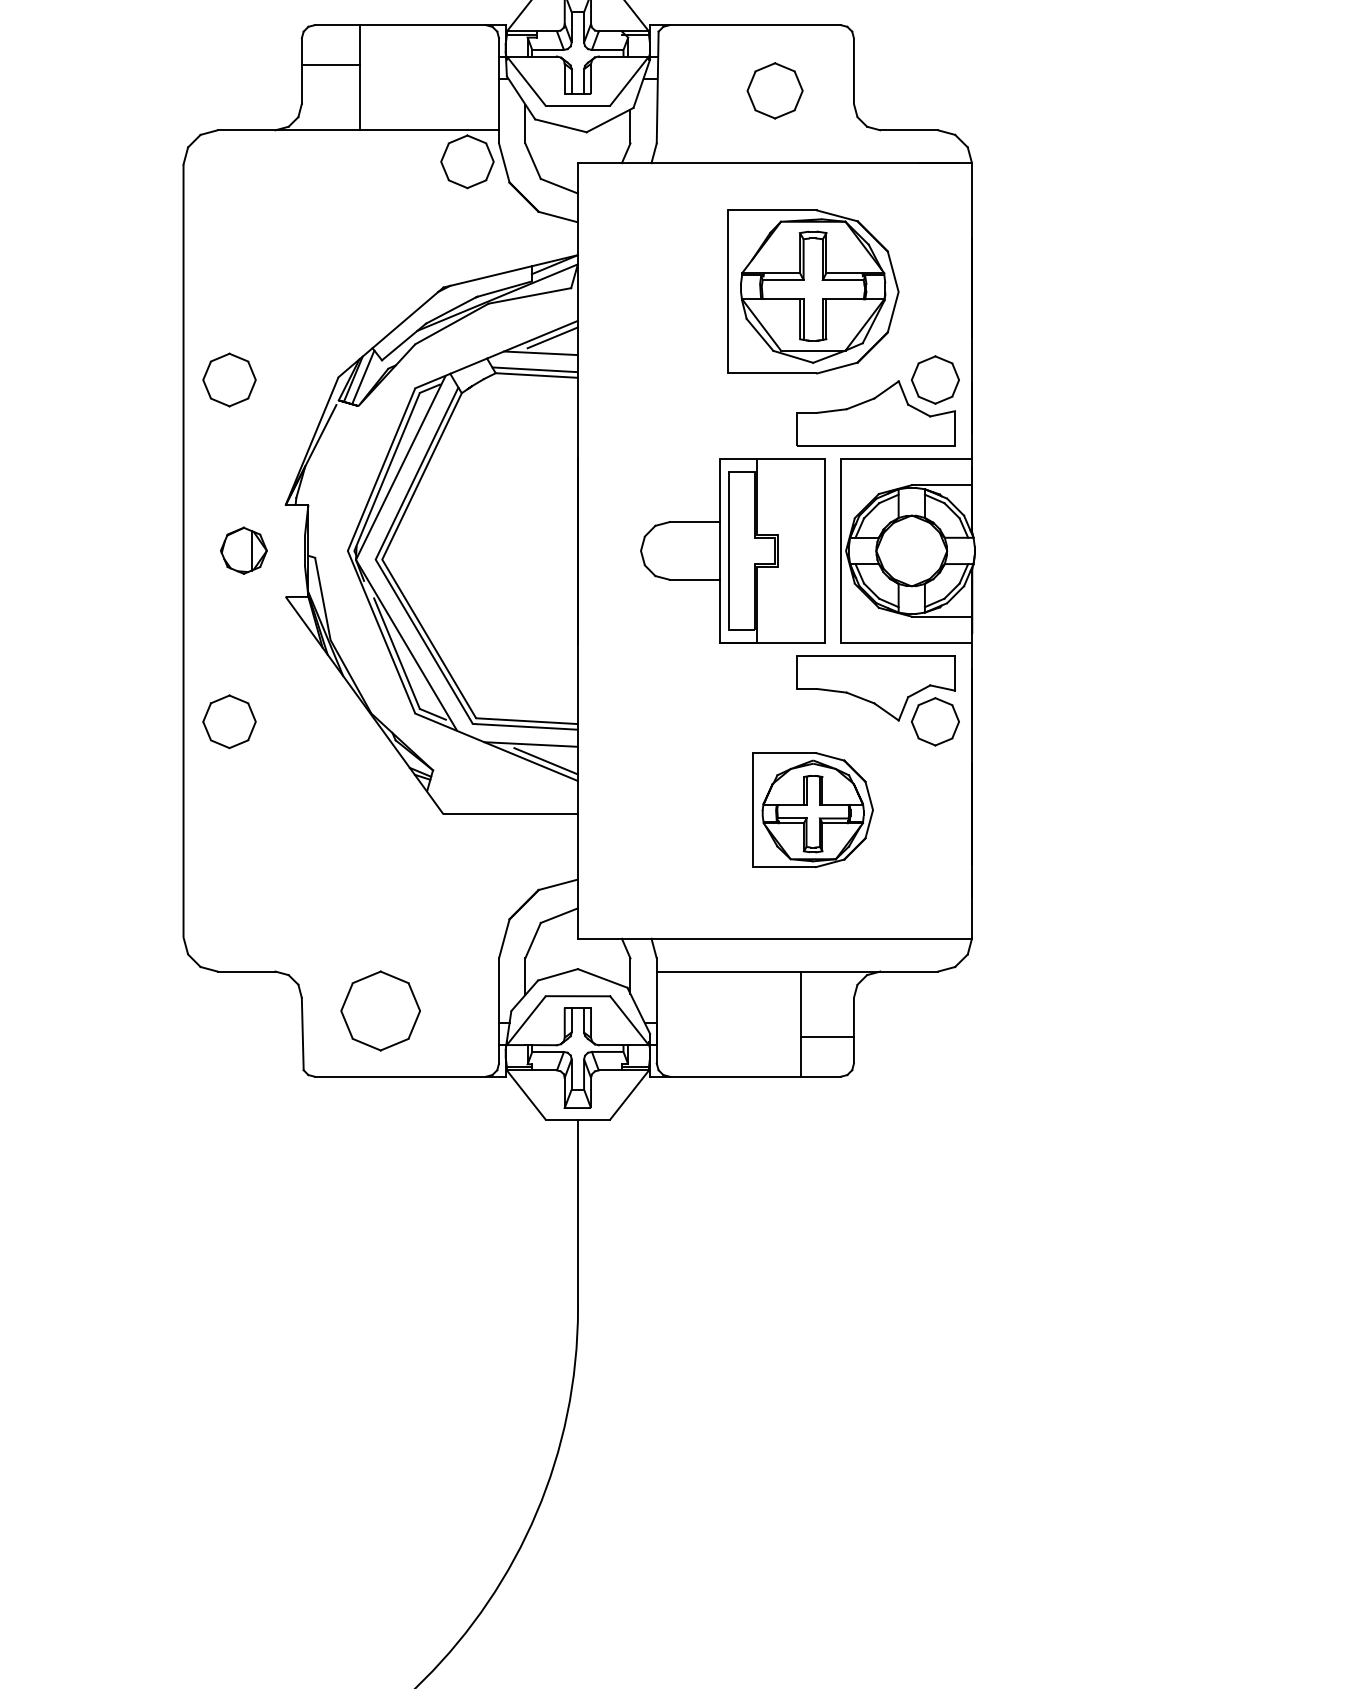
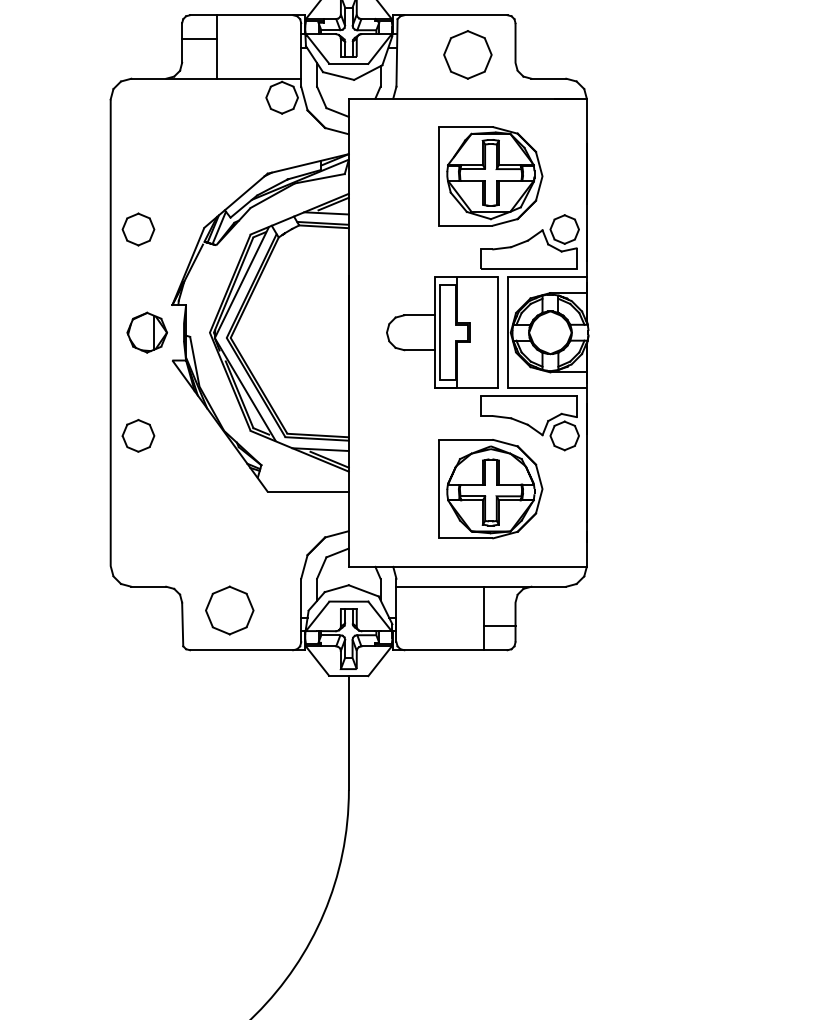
part: (774, 90) -> (467, 54), size x1.43
part: (242, 550) -> (146, 332), size x1.43
part: (812, 810) -> (490, 489), size x1.43

